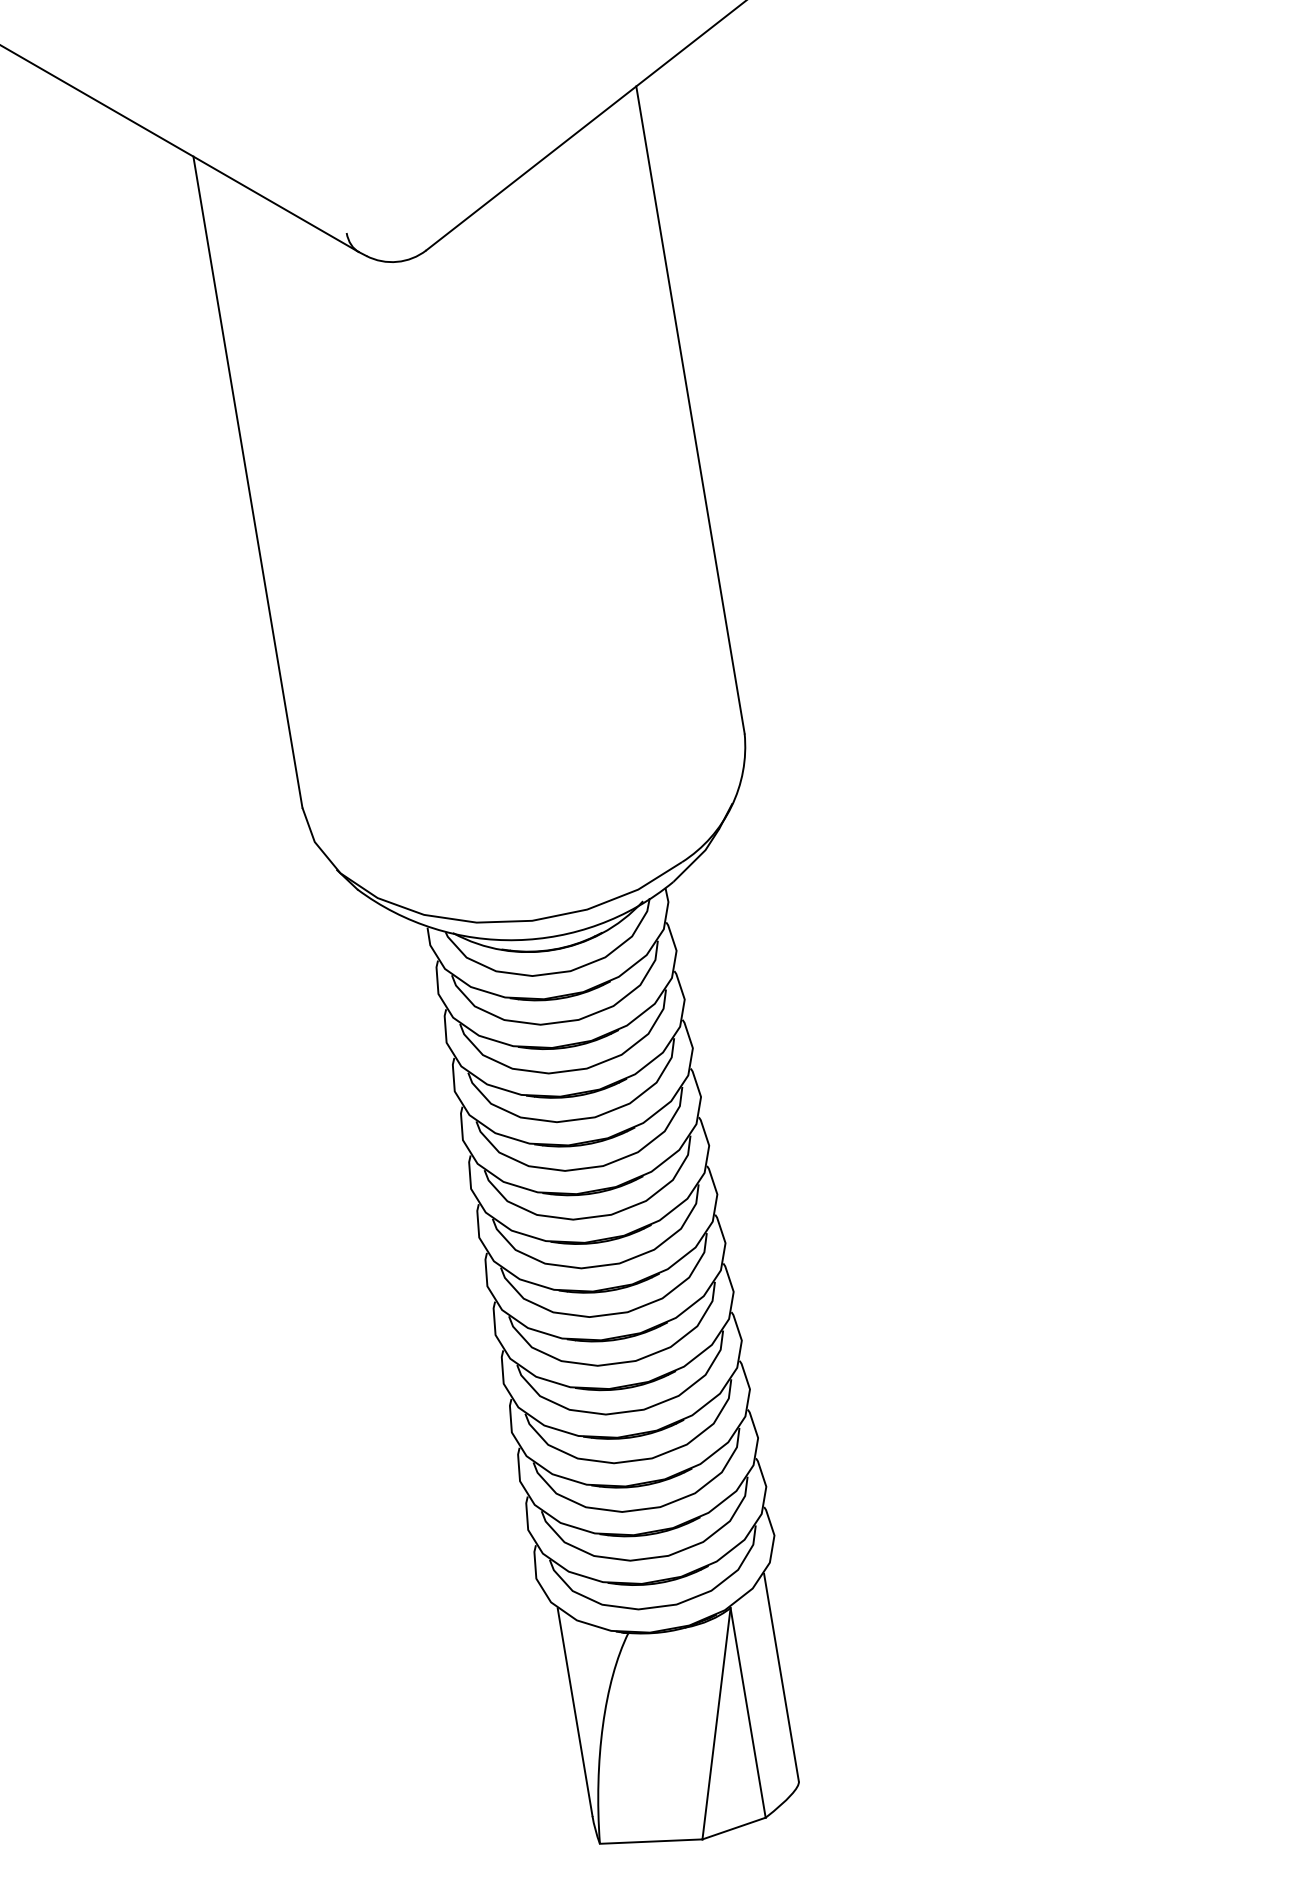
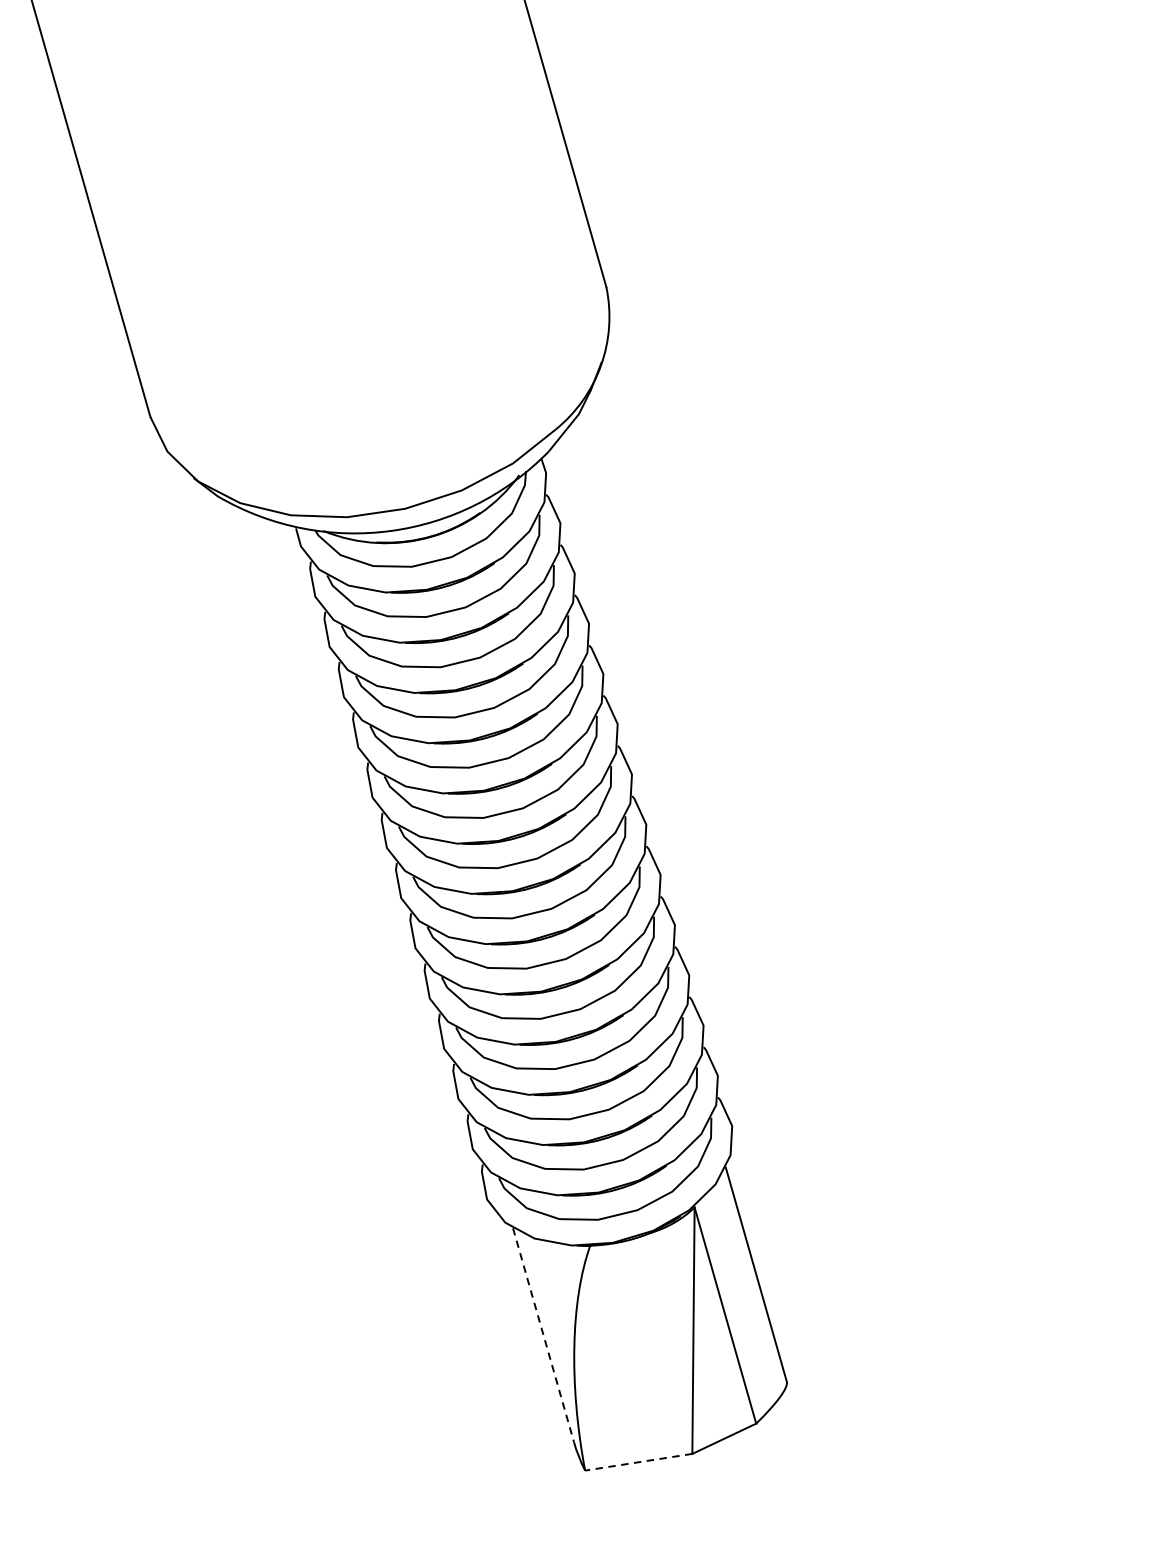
line: (575, 1712) -> (543, 1335), solid -> dashed
line: (650, 1841) -> (637, 1462), solid -> dashed

